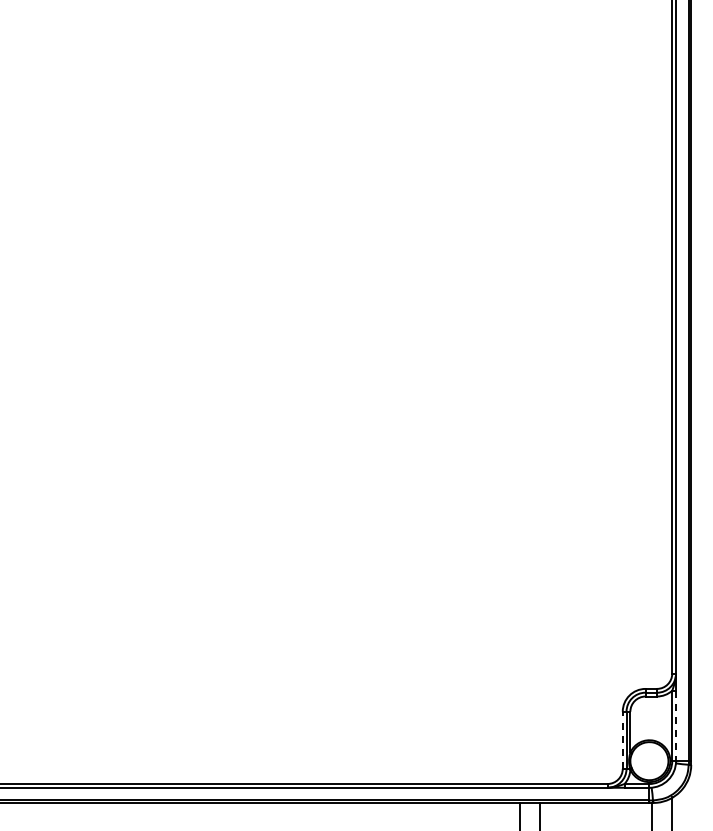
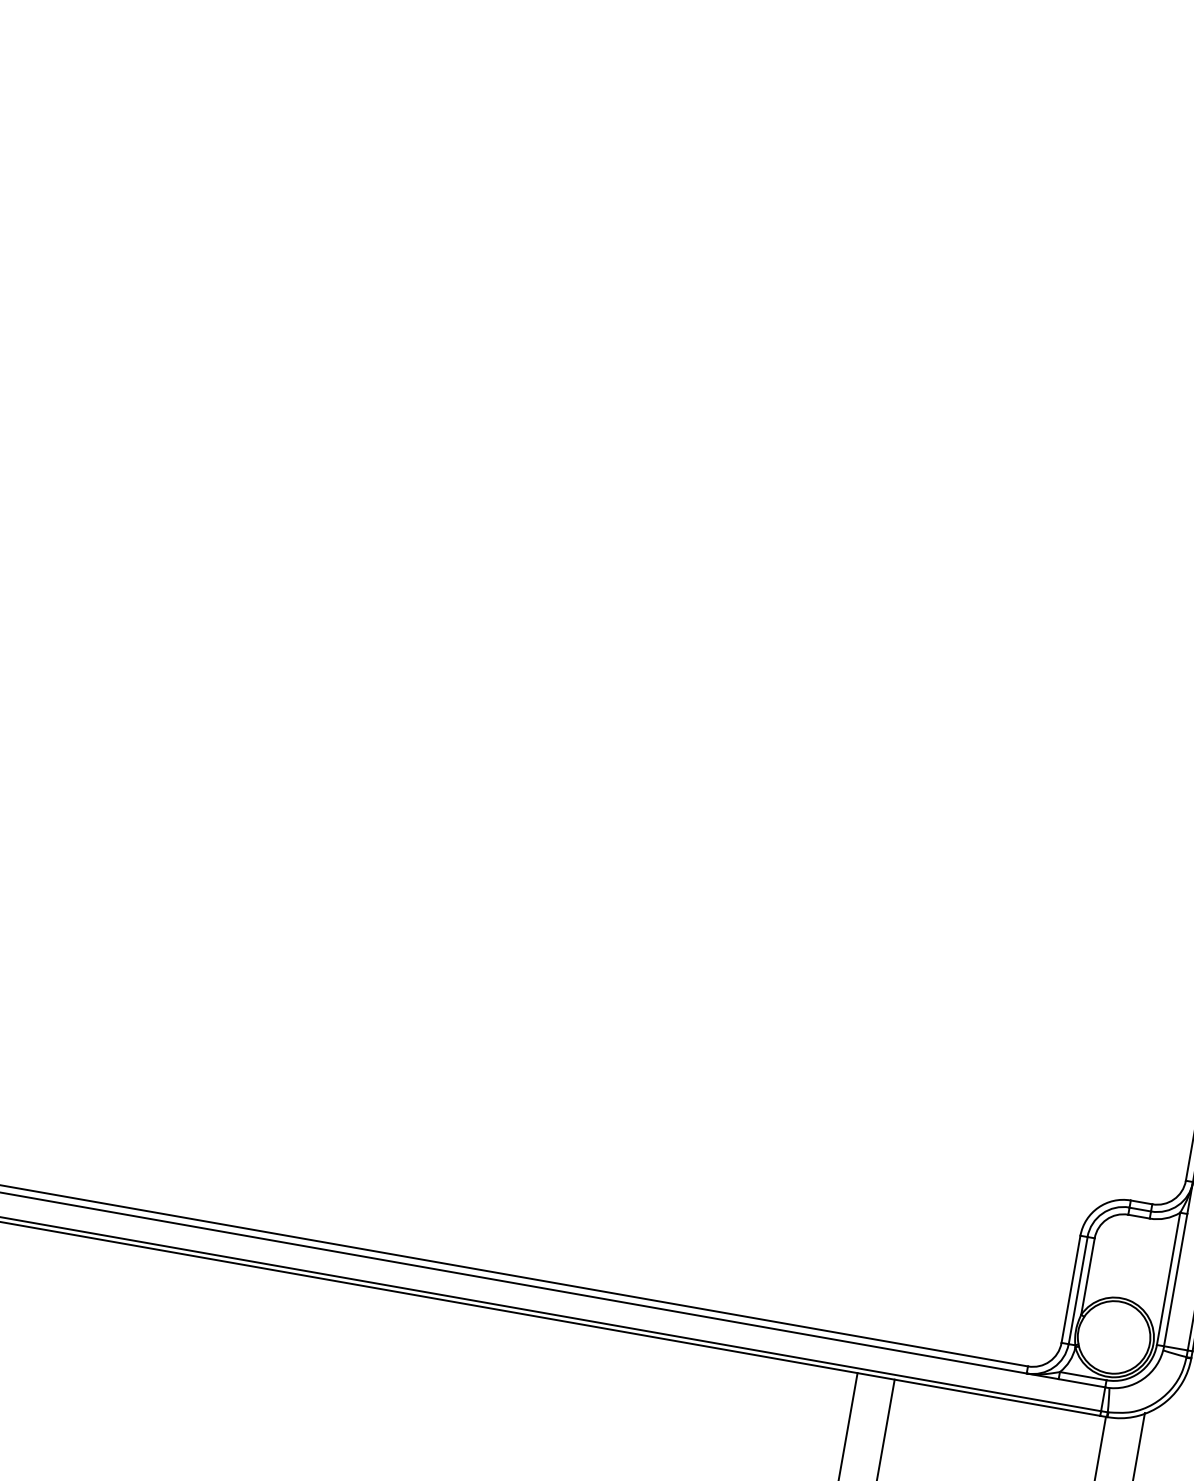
line: (676, 726) -> (1176, 1281), dashed -> solid
line: (622, 740) -> (1070, 1289), dashed -> solid

